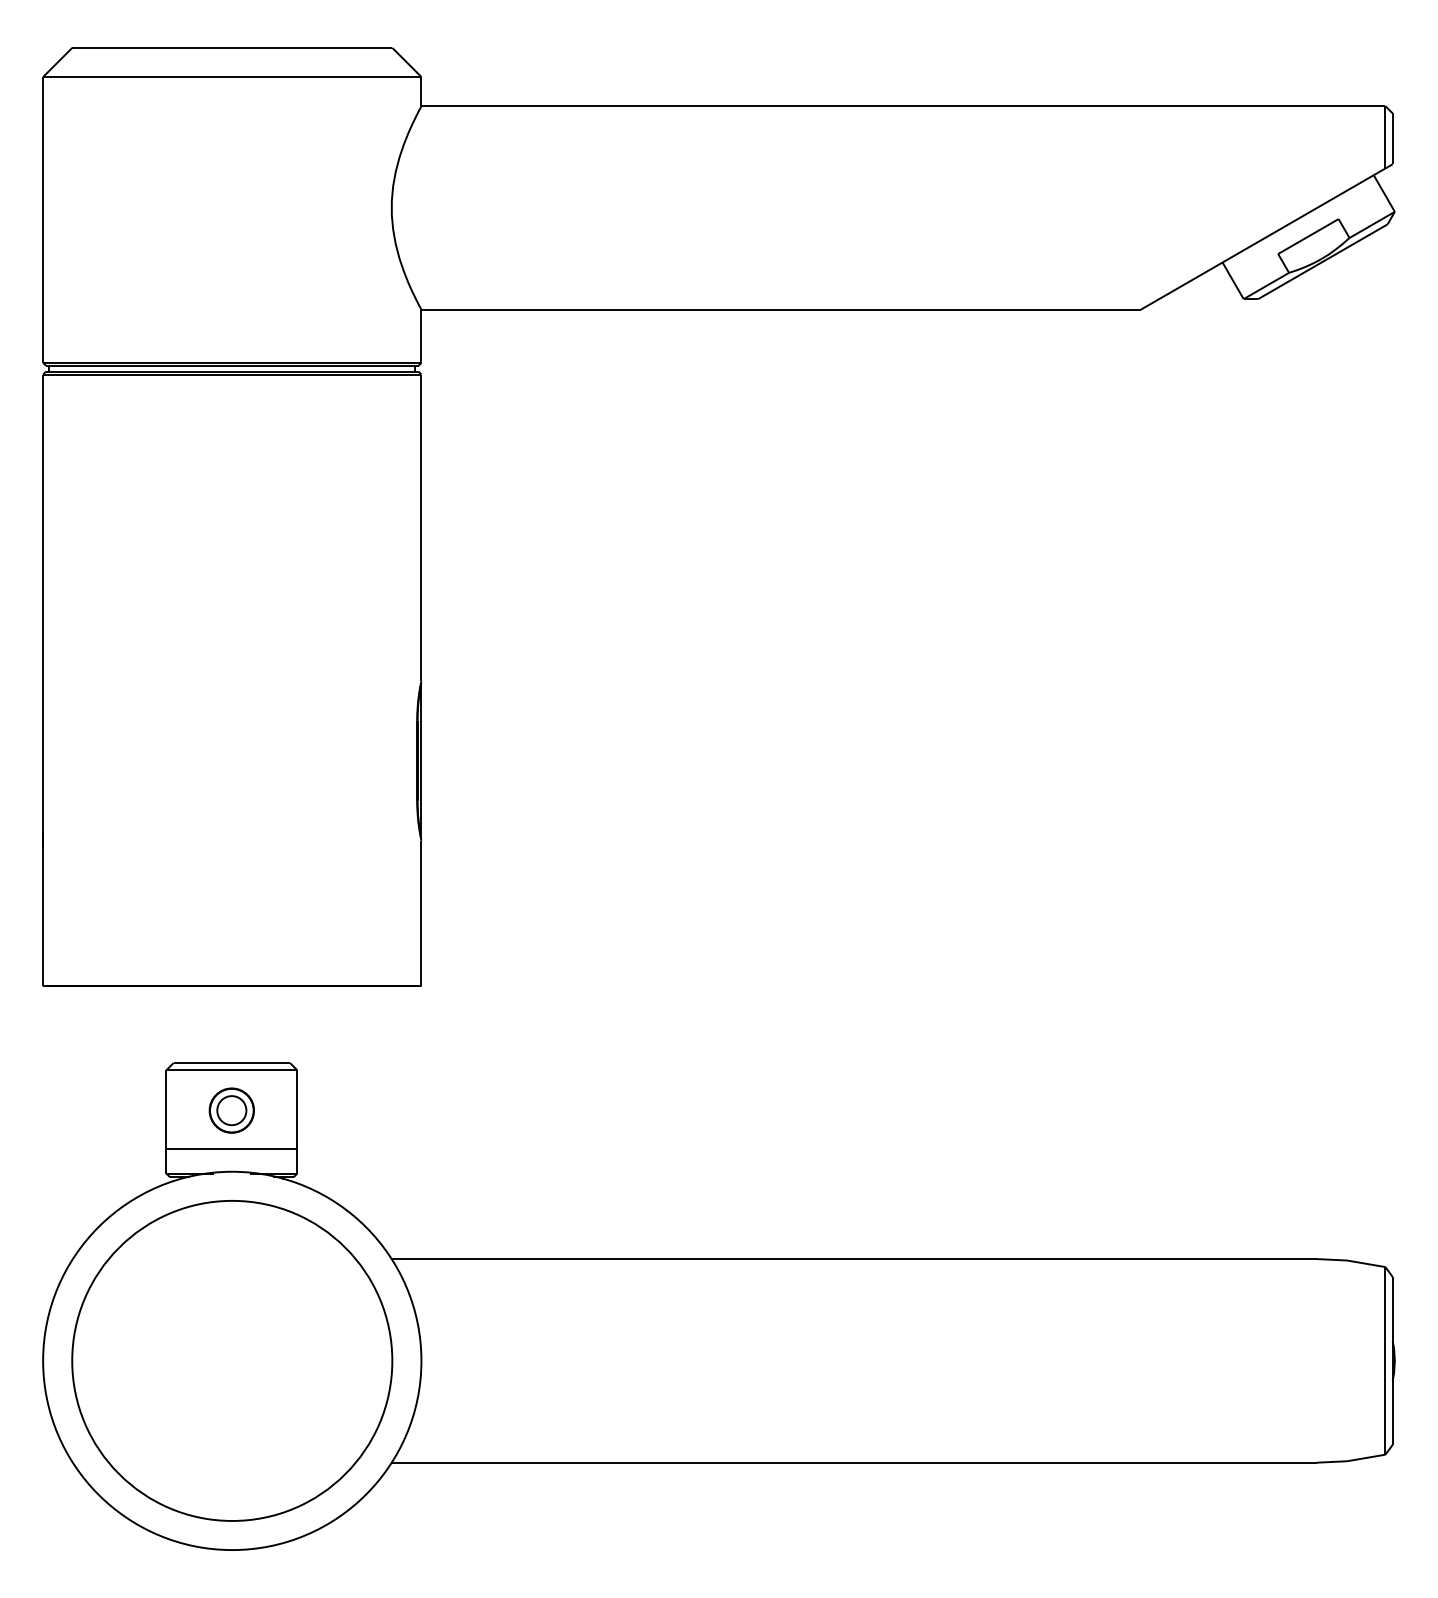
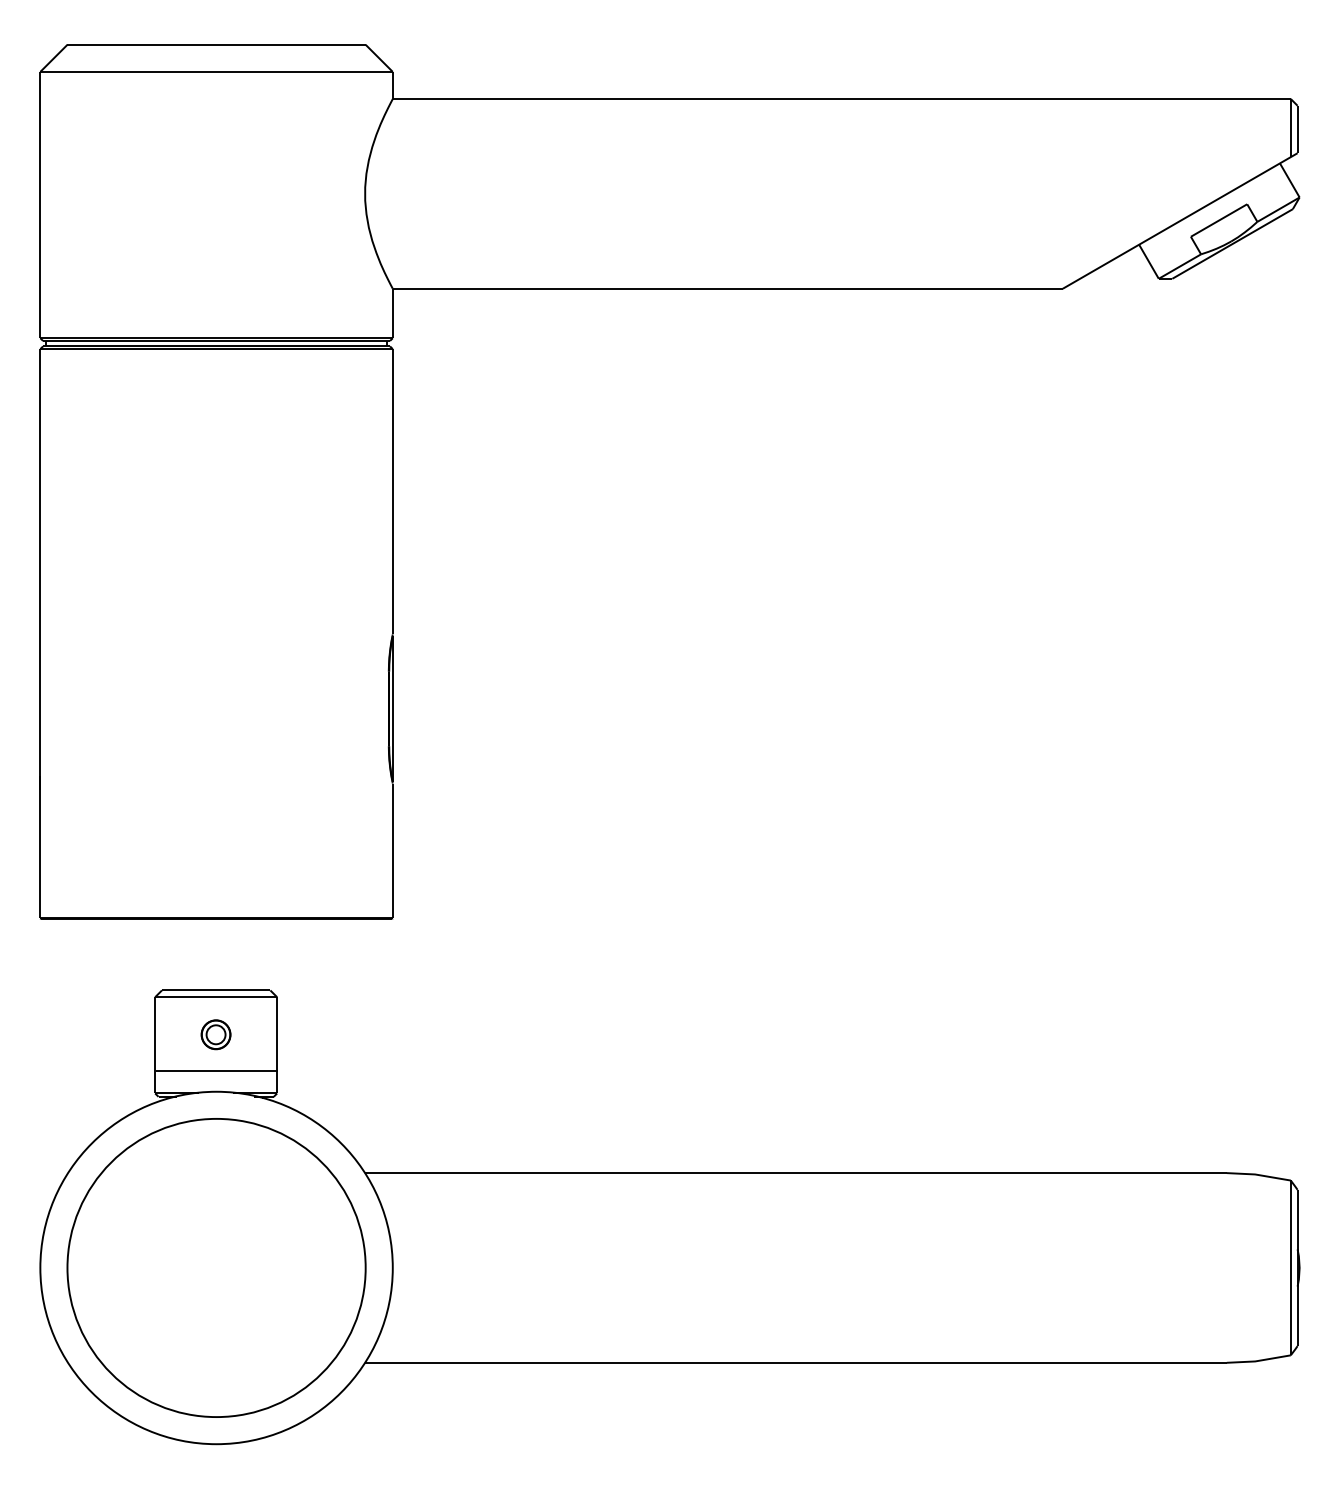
part: (231, 1110) -> (215, 1034), size x0.7

